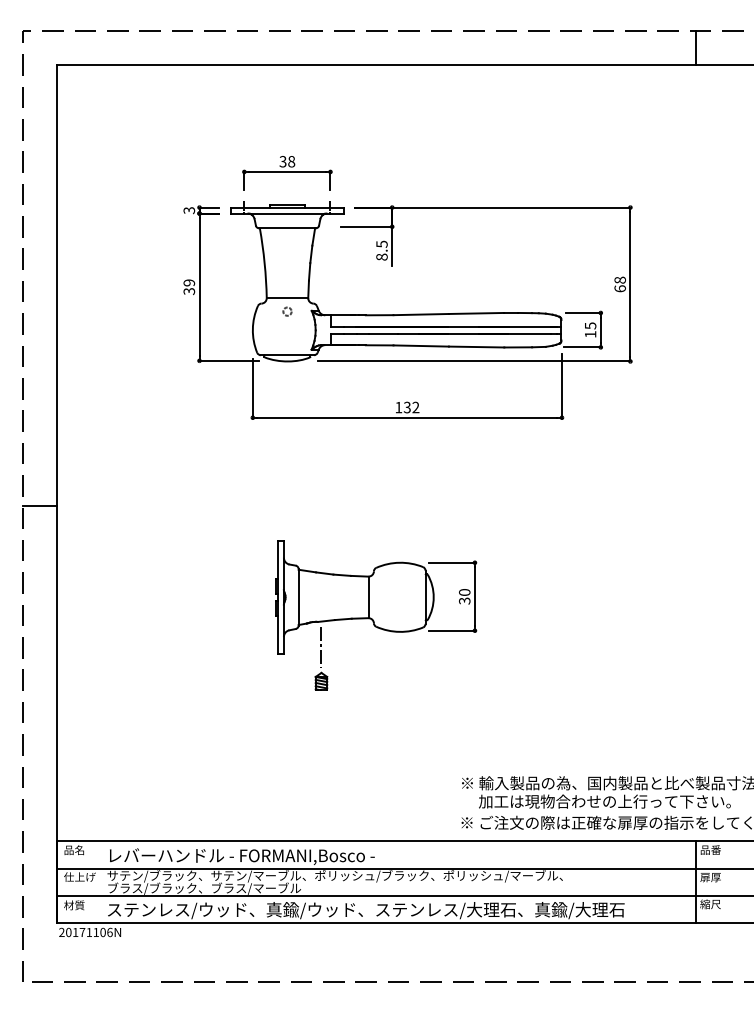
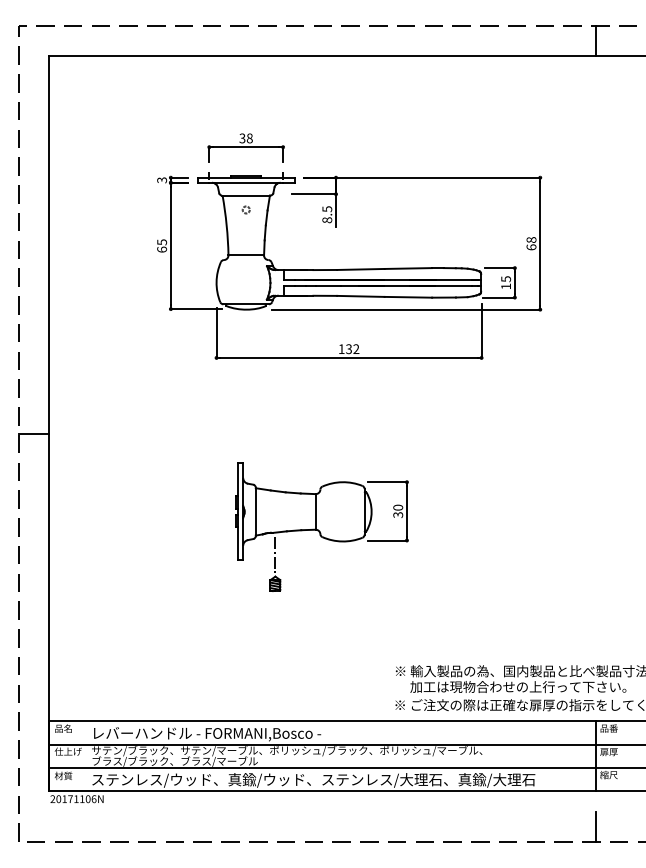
text: (188, 286) -> (161, 245), 39 -> 65
circle: (286, 311) -> (245, 209), moved
line: (696, 964) -> (596, 826), added

